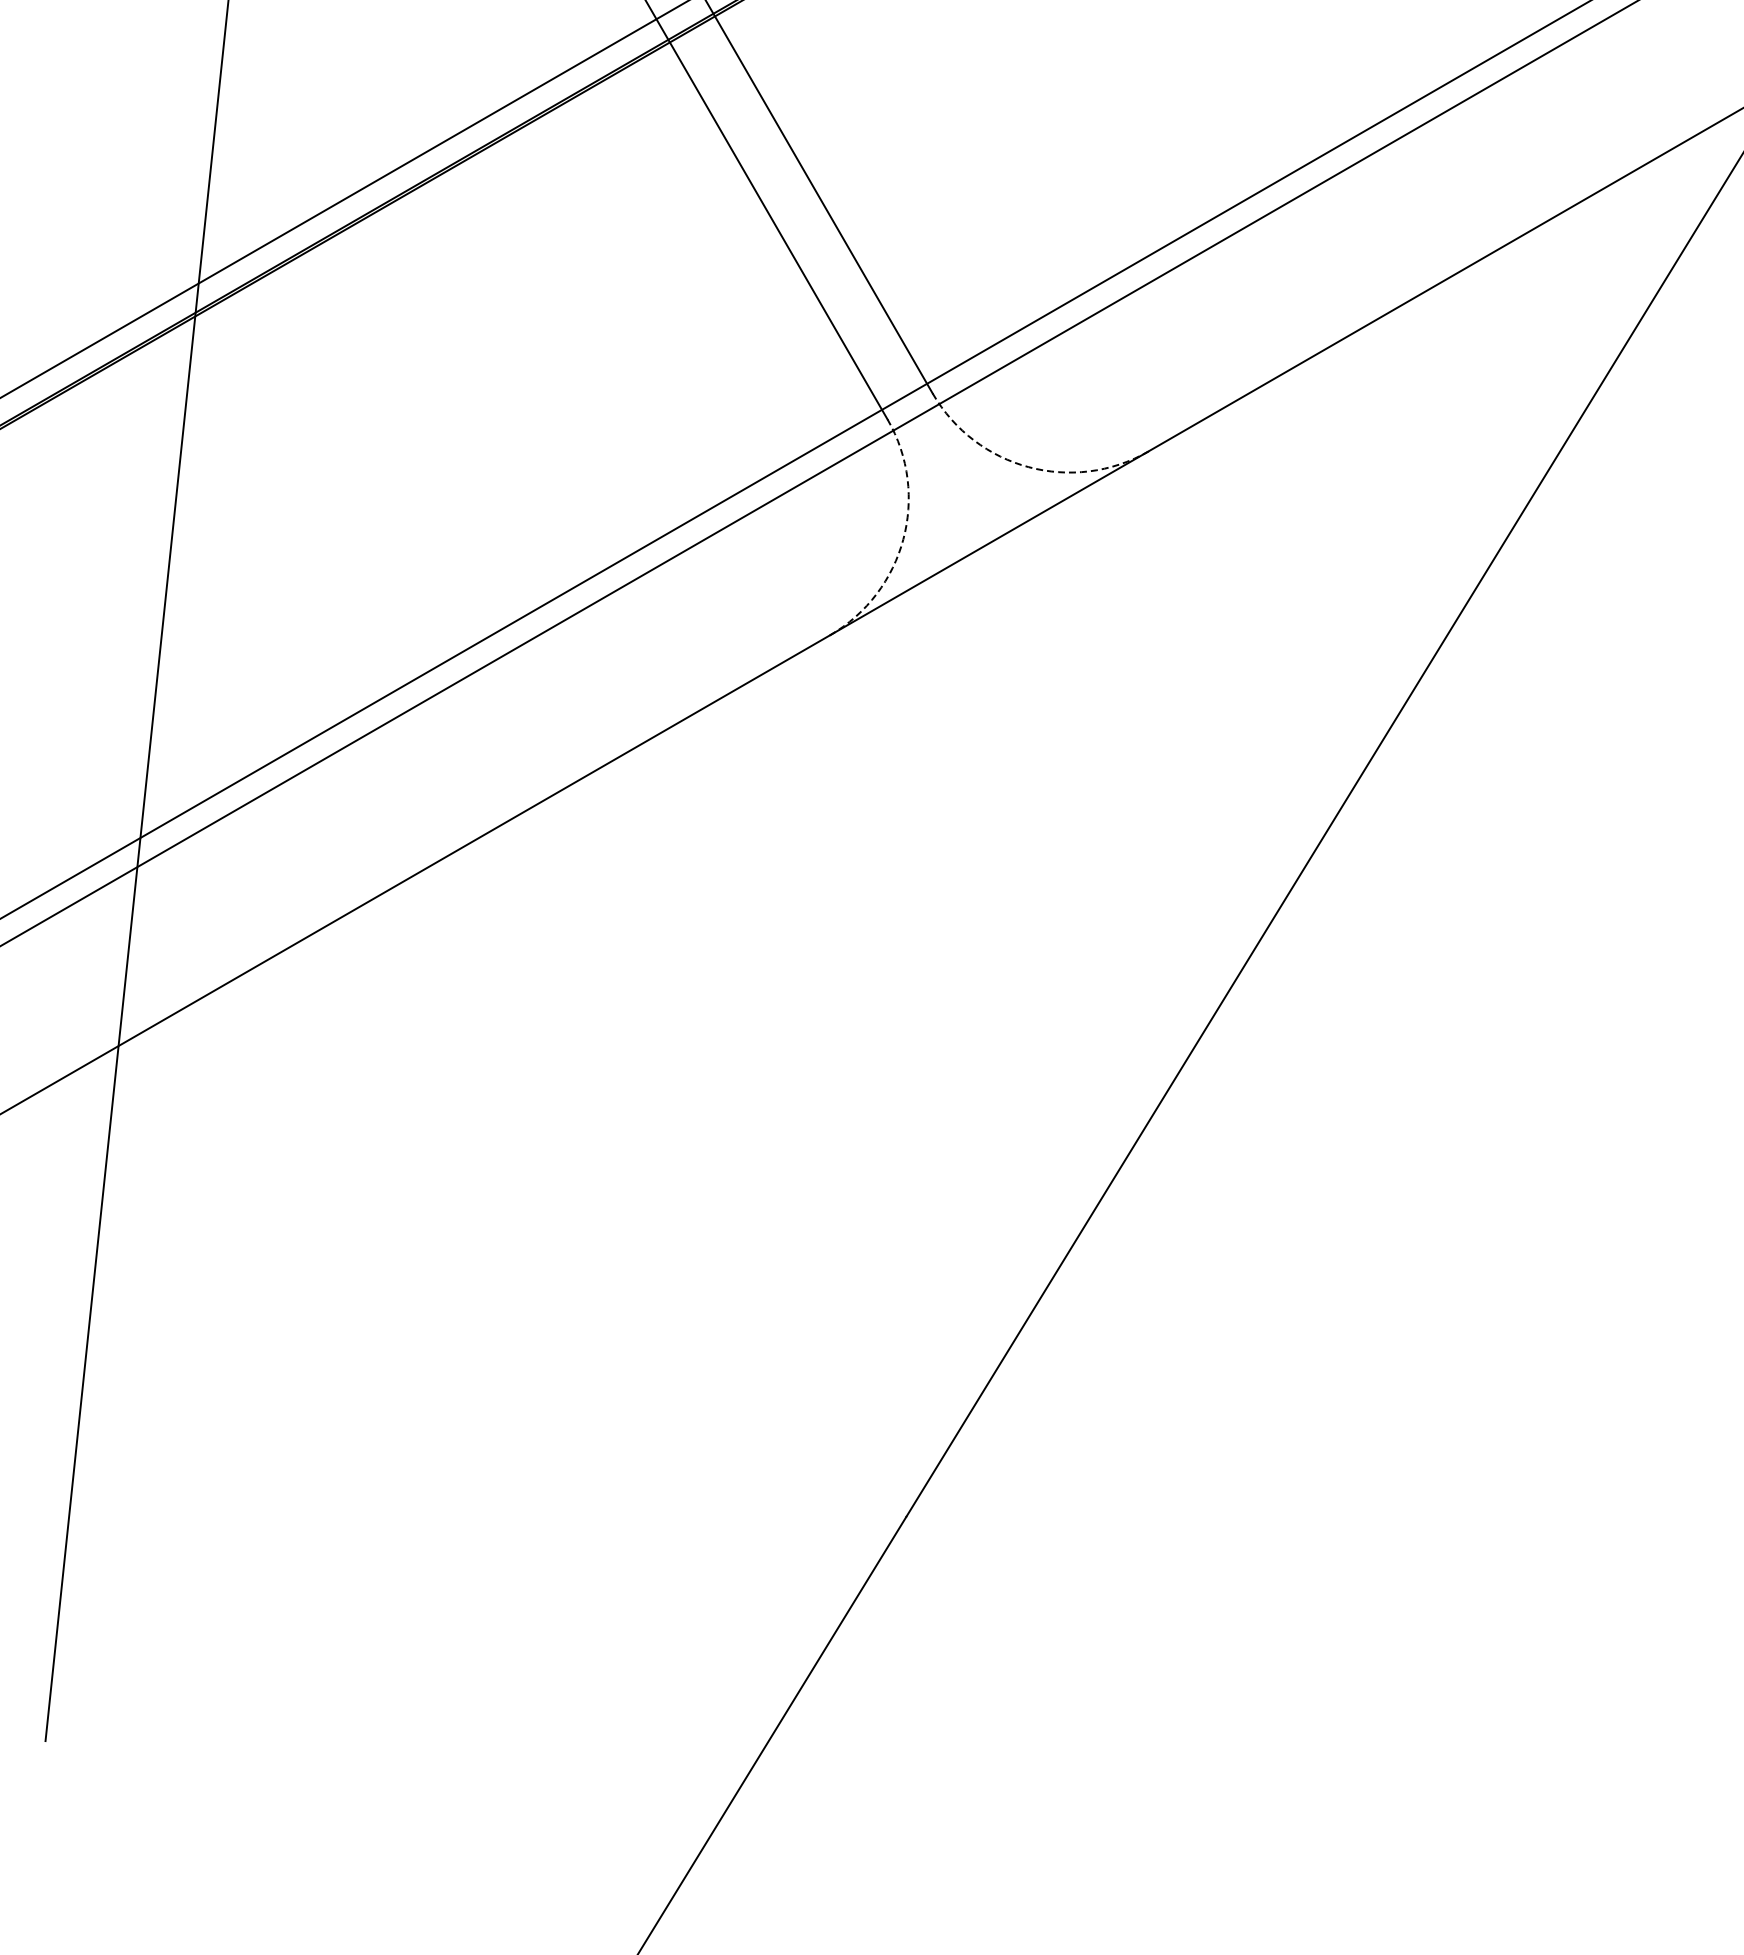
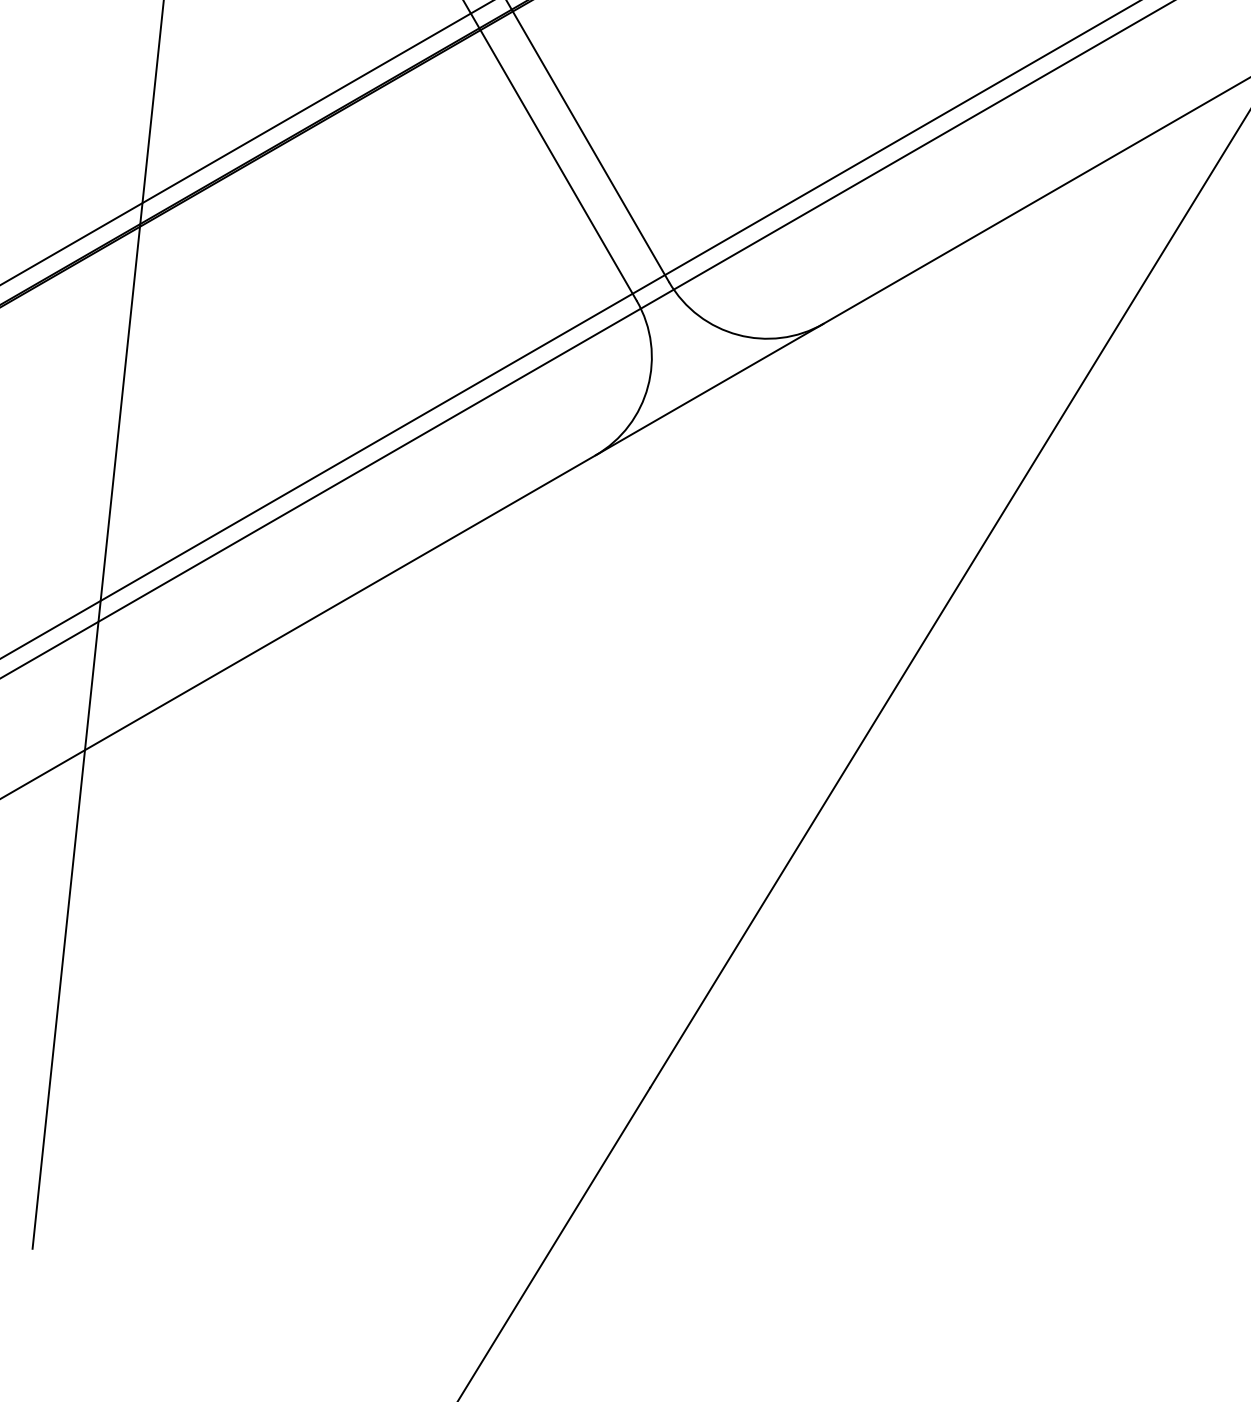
arc: (1028, 467) -> (737, 335), dashed -> solid
arc: (903, 539) -> (648, 386), dashed -> solid

